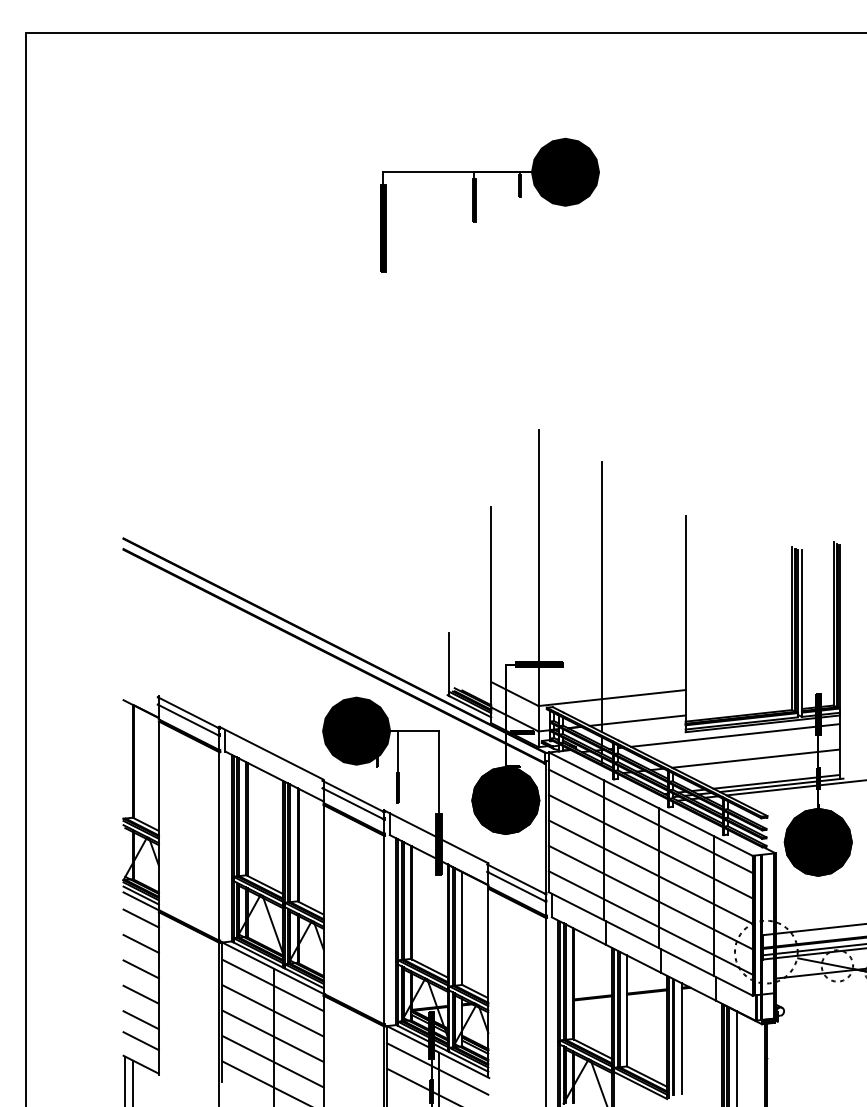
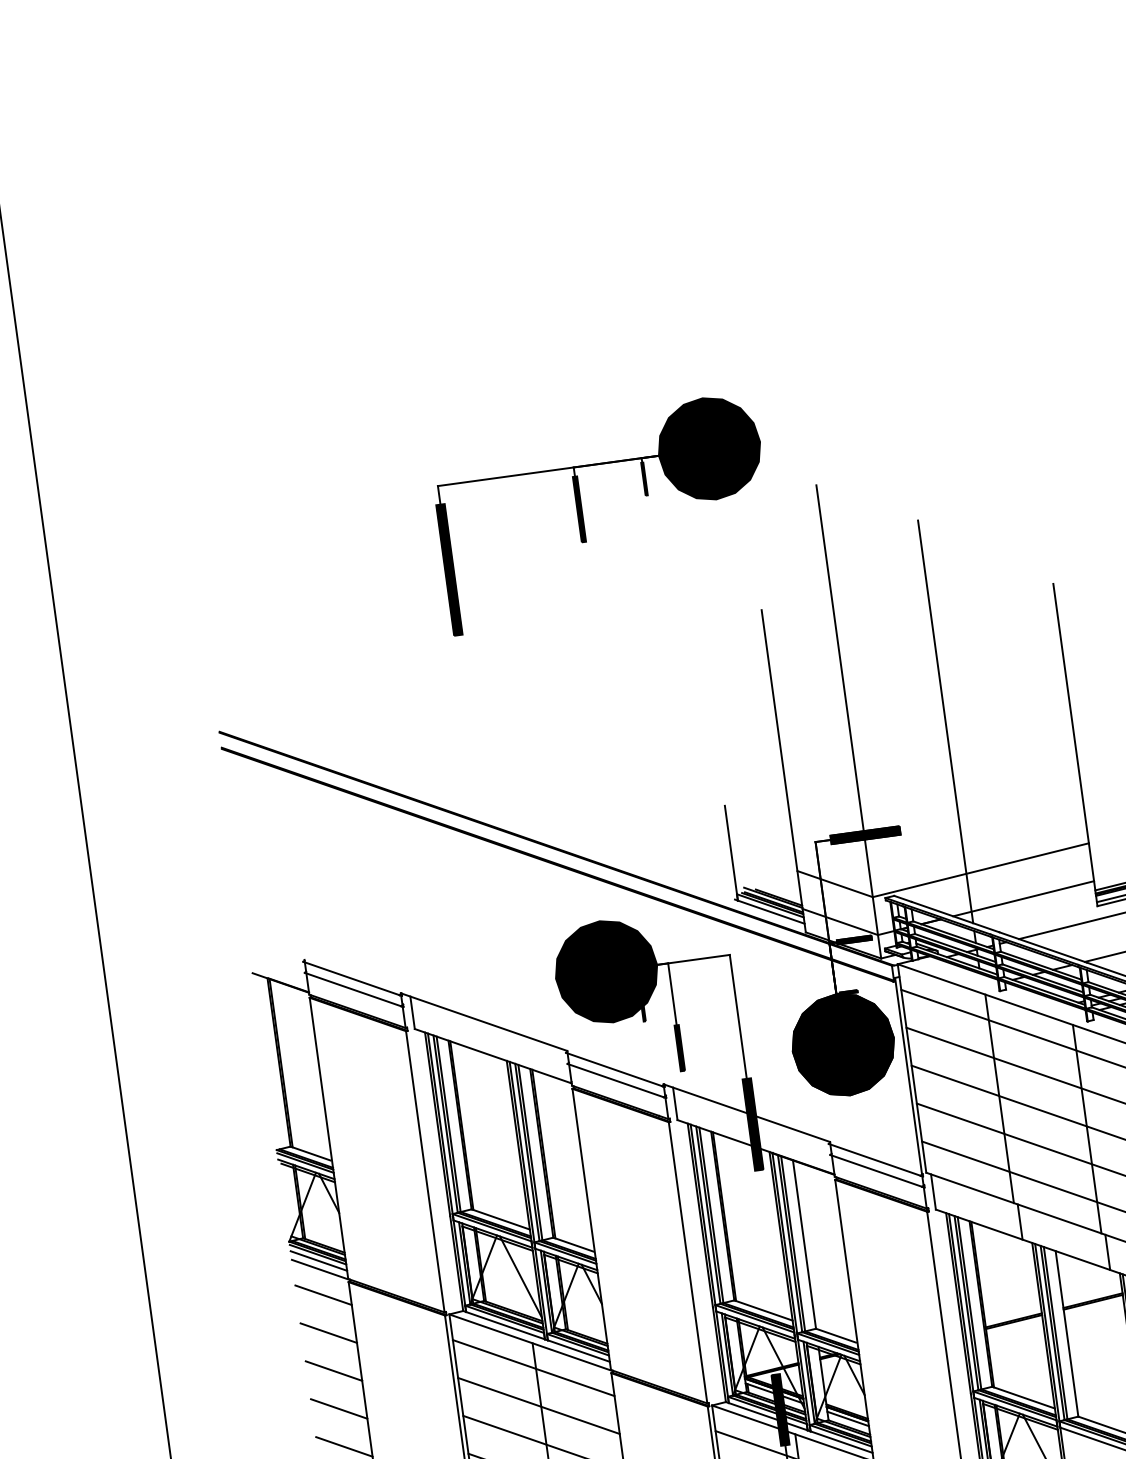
part: (476, 204) -> (583, 515), moved

